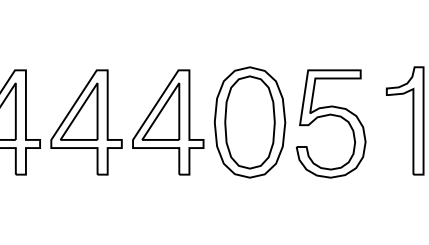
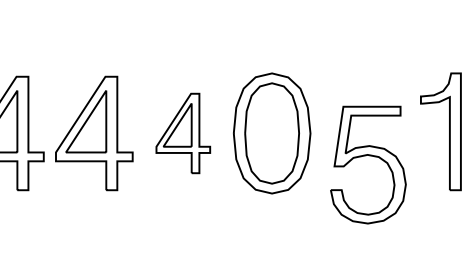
part: (332, 116) -> (369, 156), moved
part: (168, 122) -> (183, 133), size x0.7

